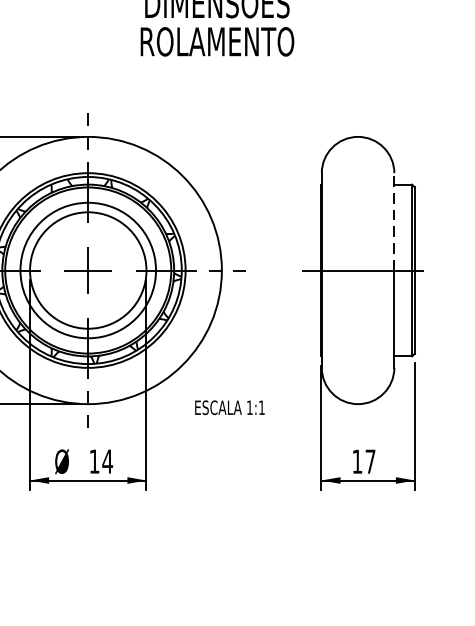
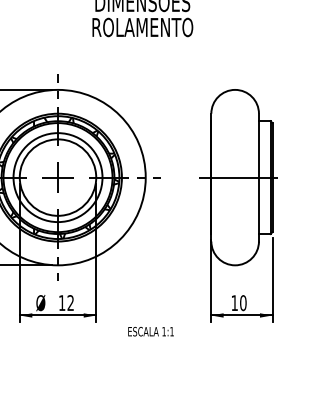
line: (393, 221) -> (258, 145), dashed -> solid
text: (229, 407) -> (150, 331), moved
text: (107, 460) -> (70, 302), 14 -> 12
text: (370, 462) -> (243, 303), 17 -> 10

